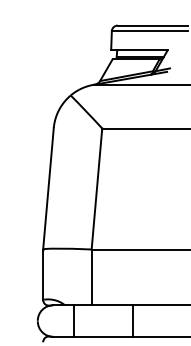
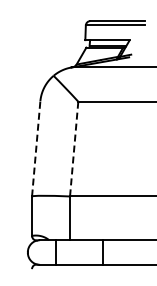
line: (48, 188) -> (36, 148), solid -> dashed
line: (97, 189) -> (74, 149), solid -> dashed

